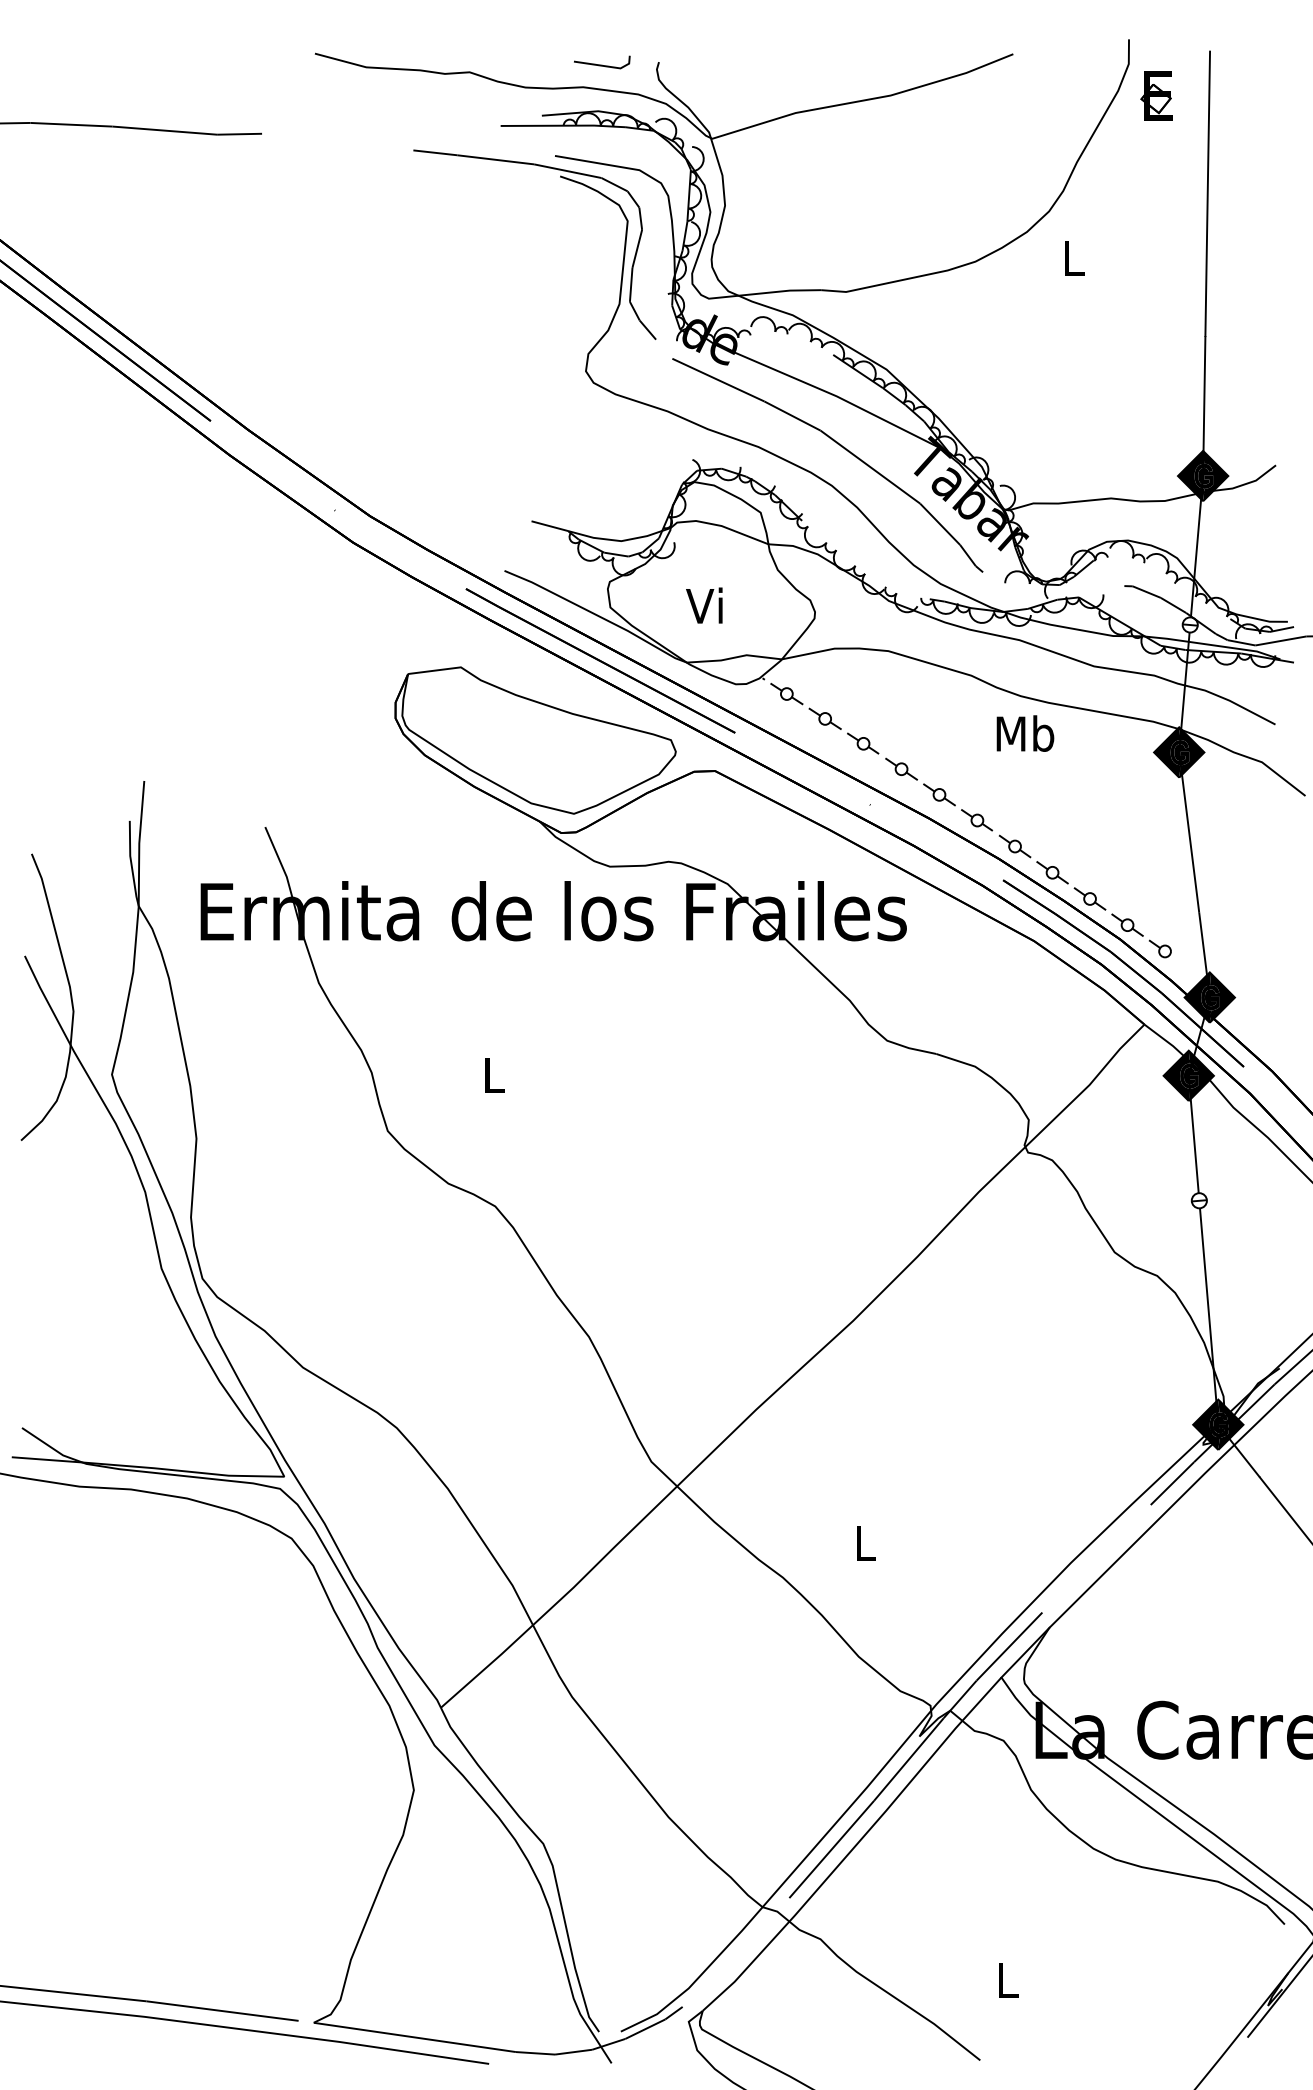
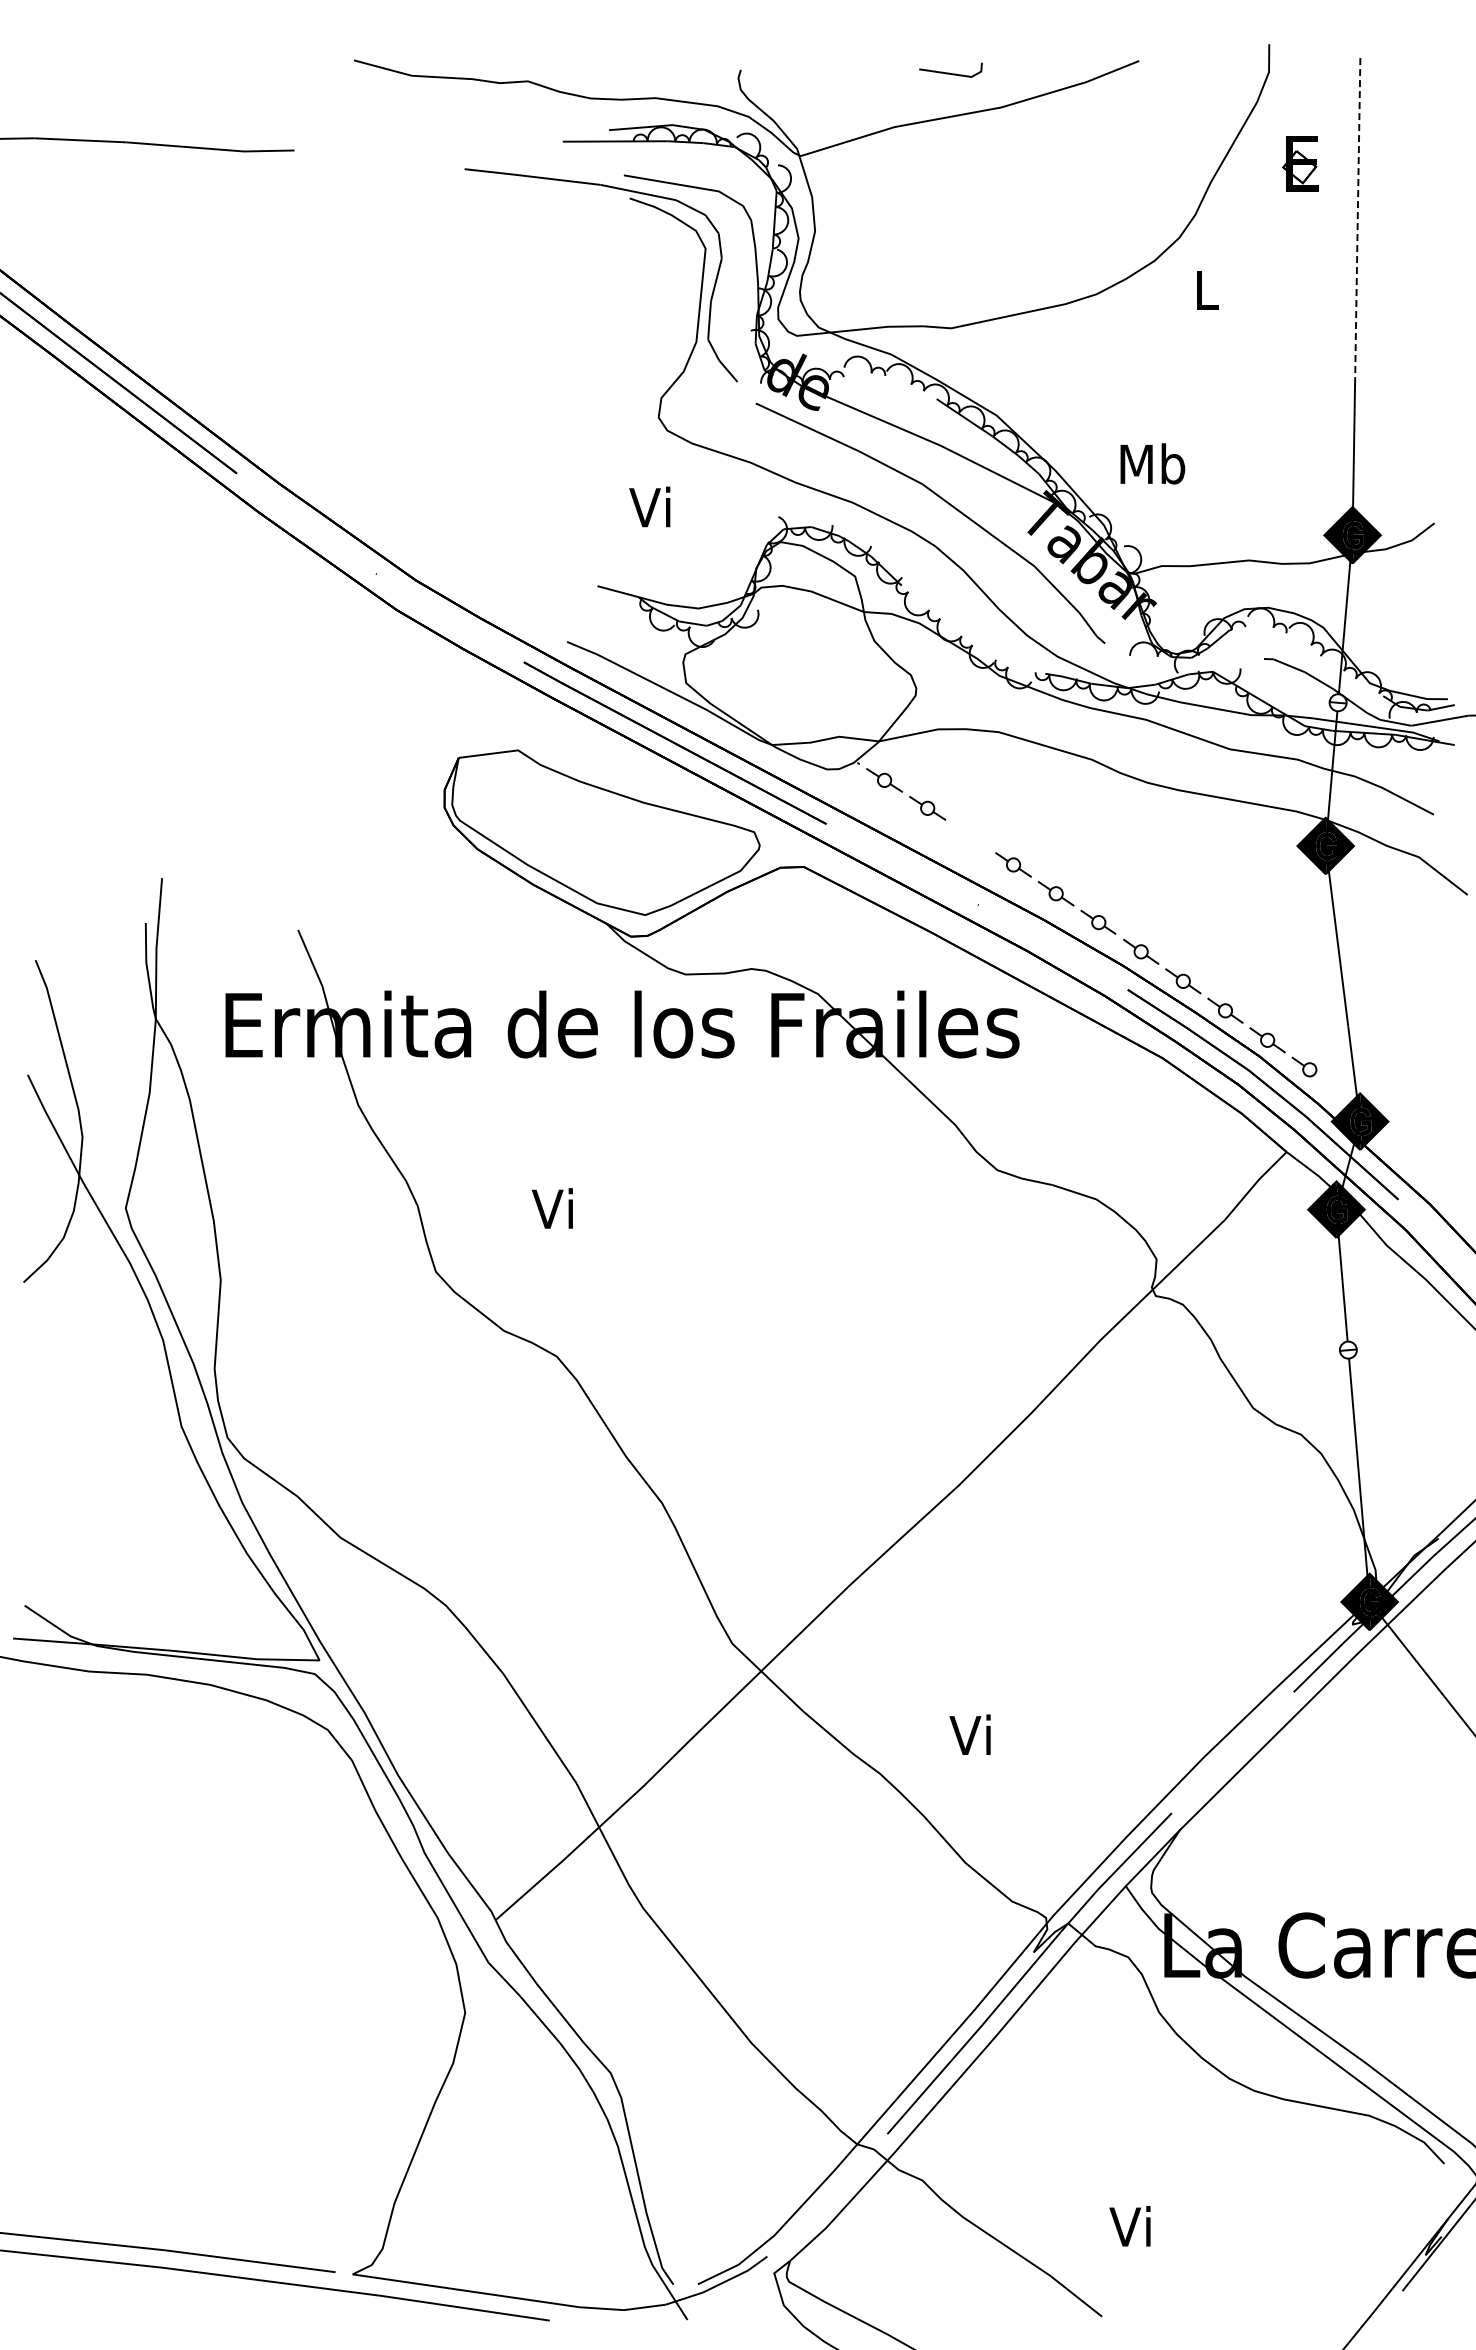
line: (600, 64) -> (949, 72), moved
part: (1156, 95) -> (1300, 163), moved
line: (1207, 193) -> (1357, 217), solid -> dashed
text: (704, 605) -> (649, 506), moved
text: (1025, 733) -> (1152, 463), moved
part: (863, 743) -> (970, 836), removed
text: (490, 1074) -> (551, 1208), L -> Vi
text: (862, 1542) -> (969, 1734), L -> Vi
text: (1004, 1980) -> (1129, 2226), L -> Vi

